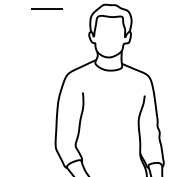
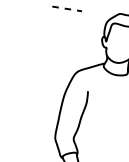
line: (47, 8) -> (67, 9), solid -> dashed

